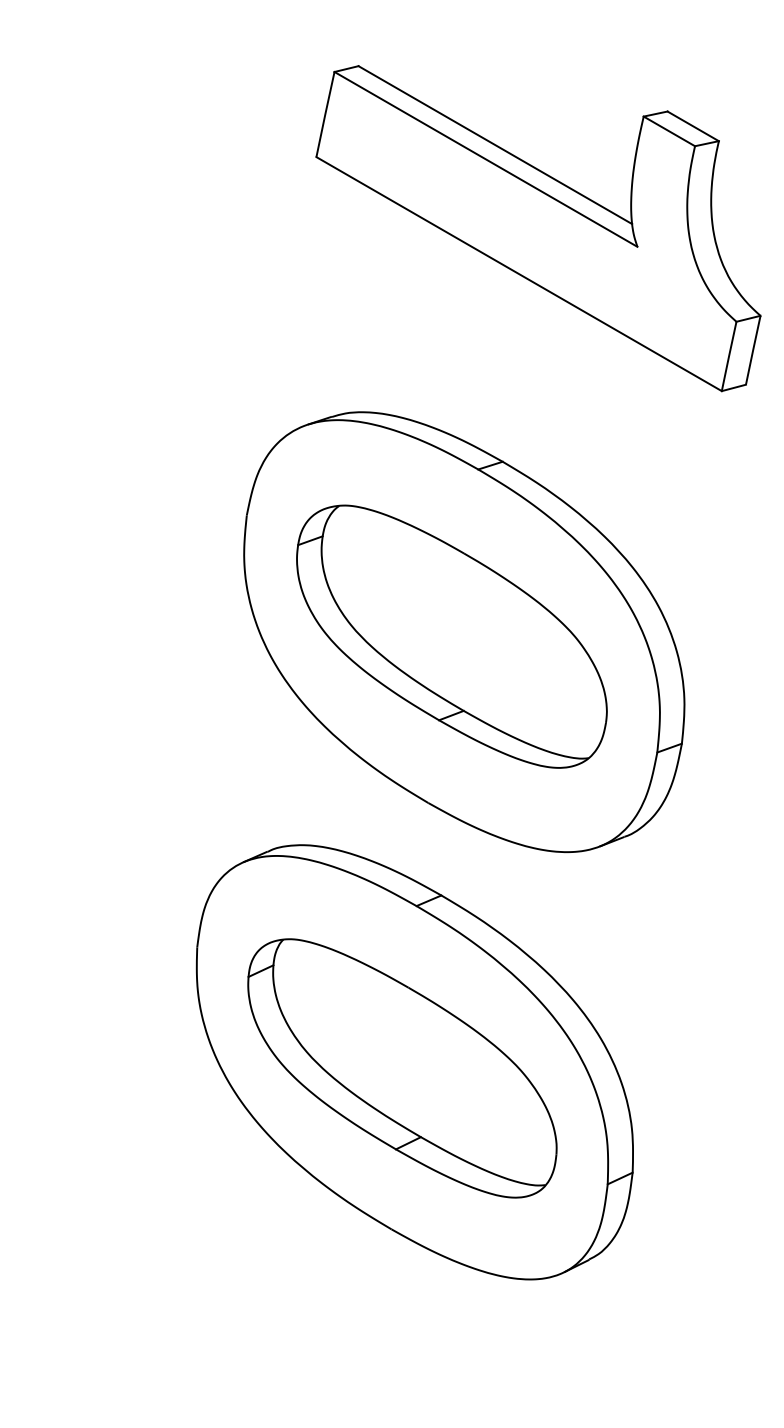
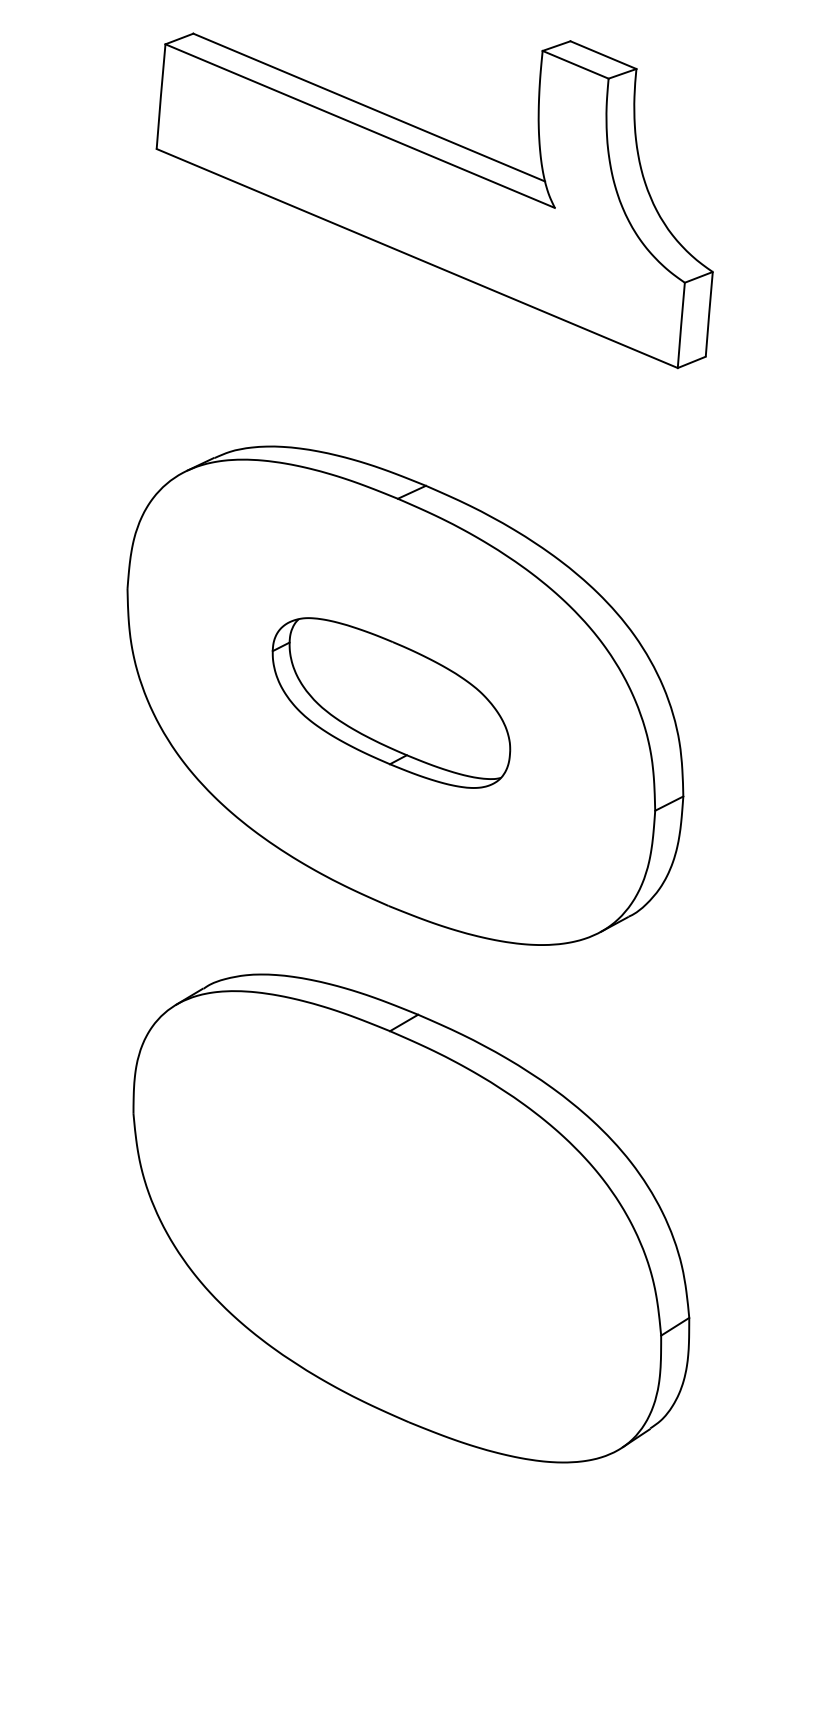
part: (451, 636) -> (391, 702), size x0.6
part: (402, 1068) -> (397, 1227), removed

